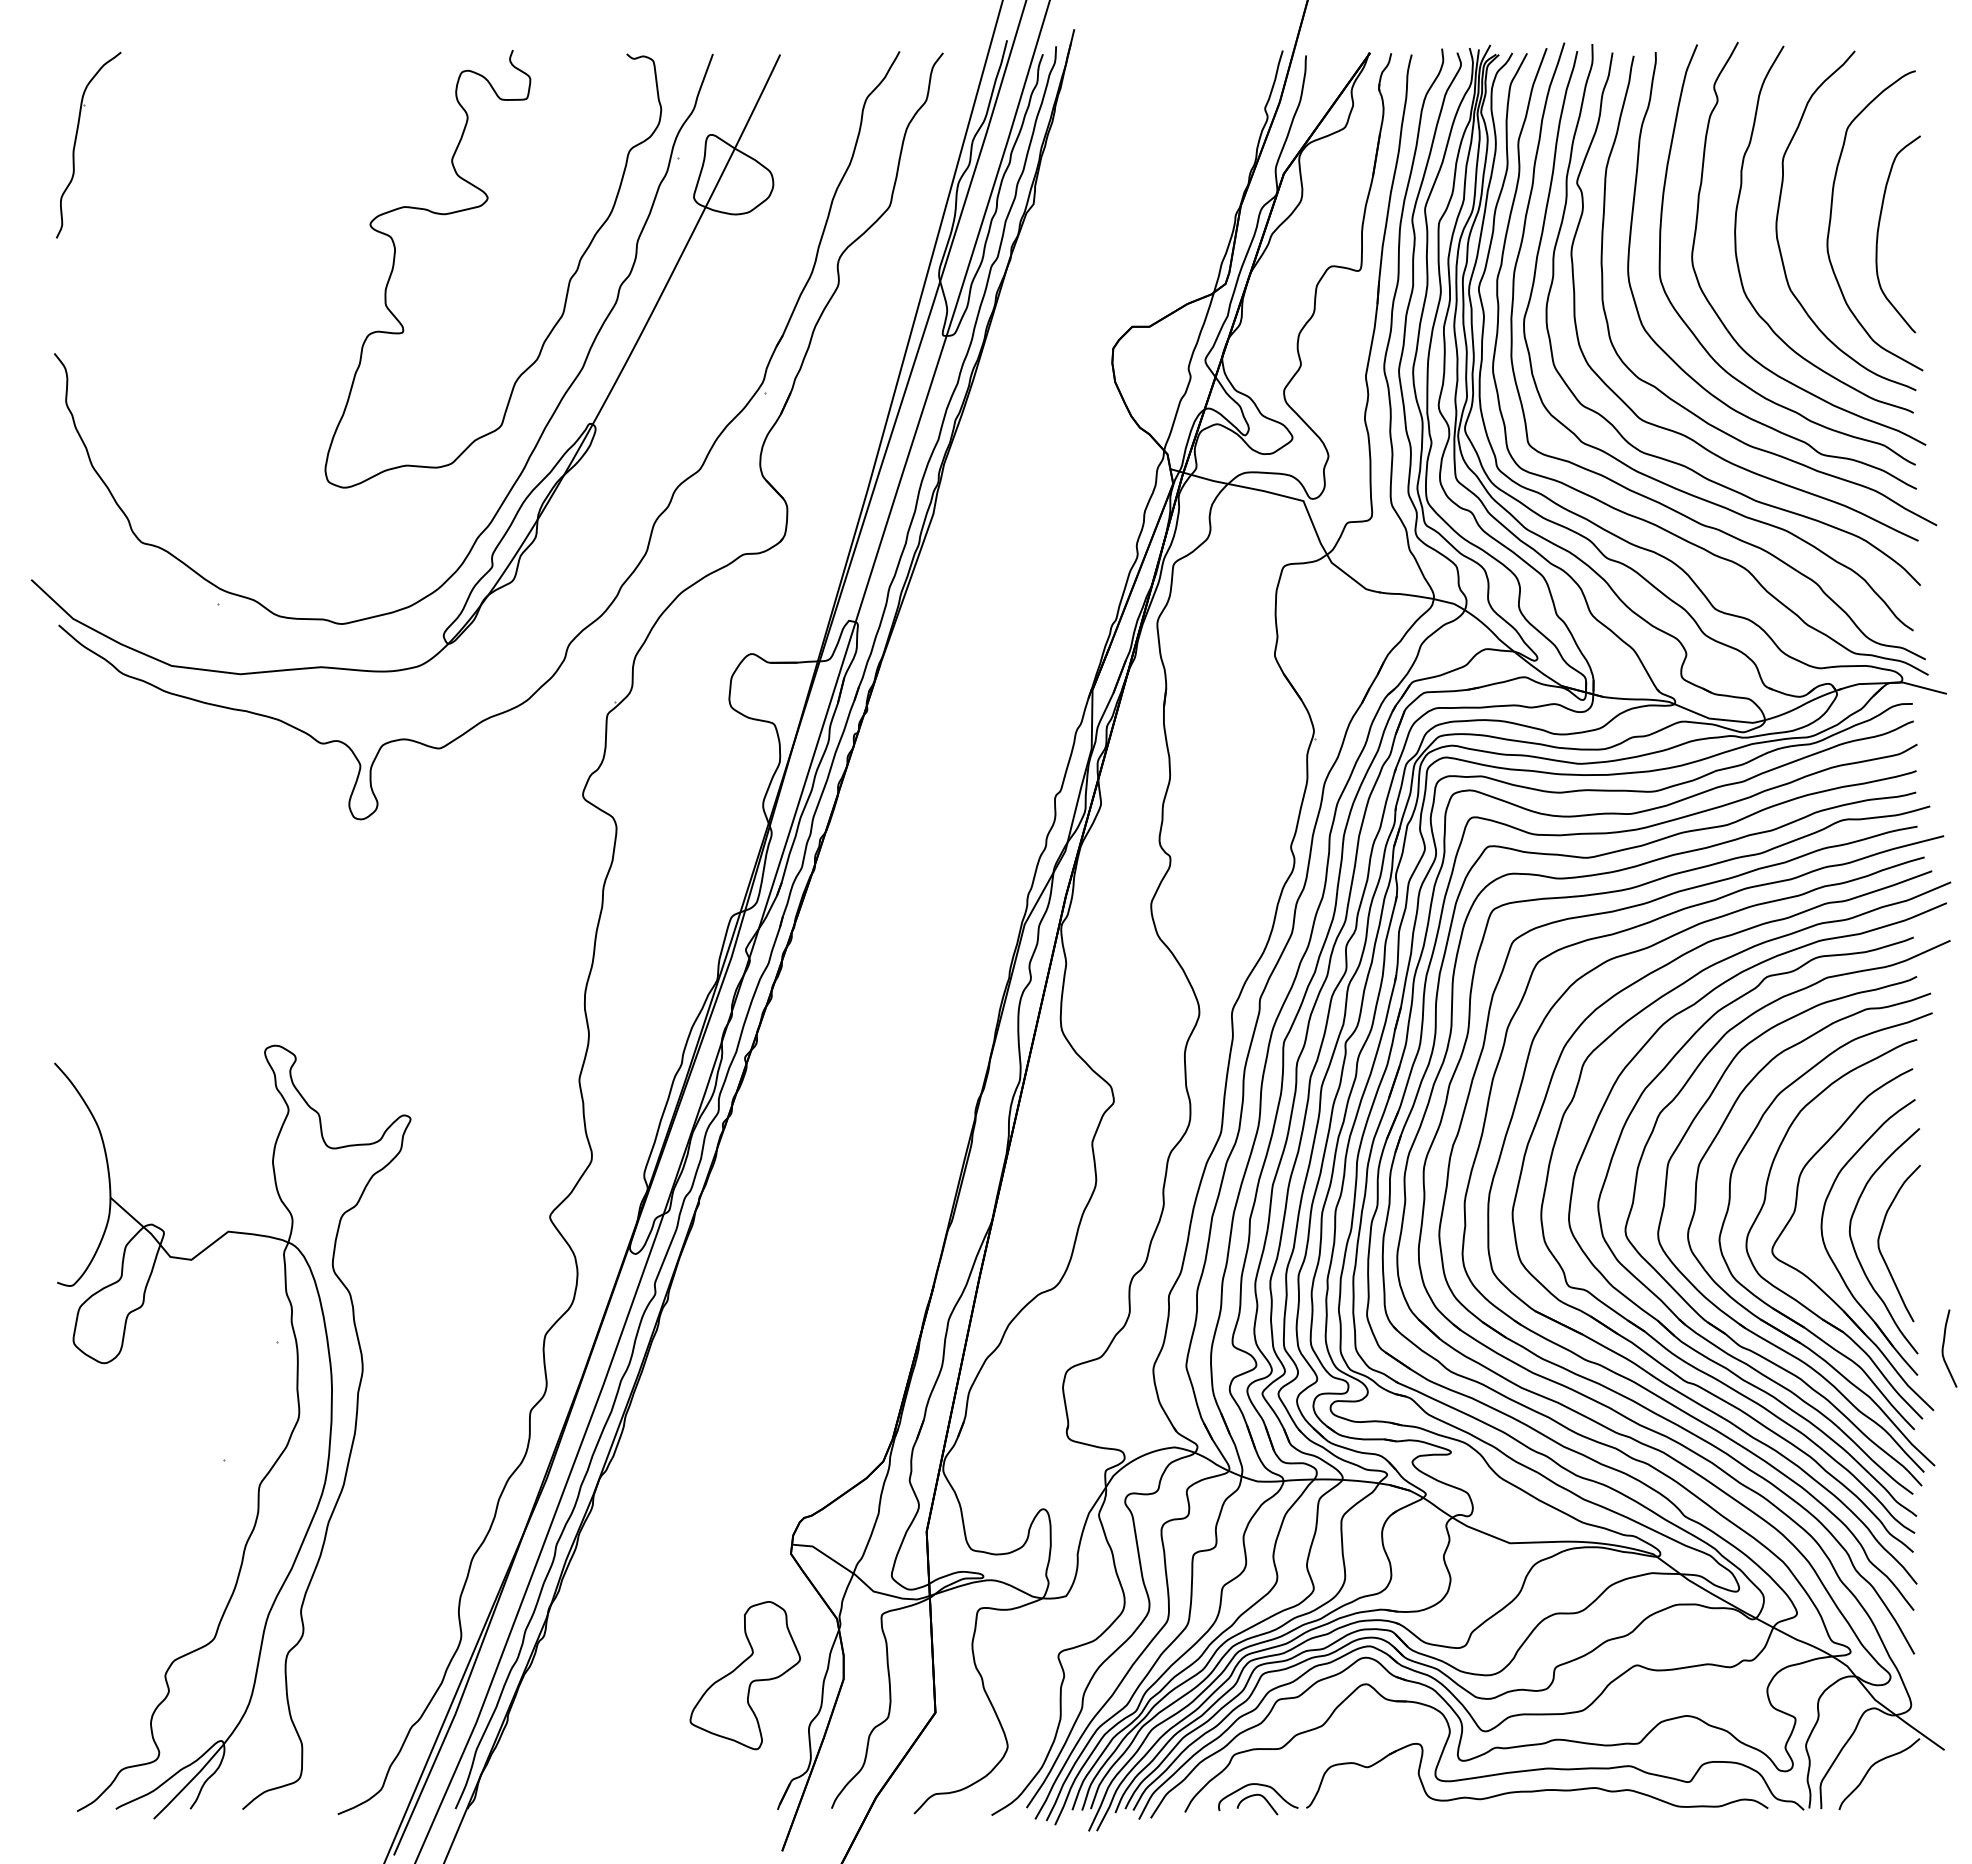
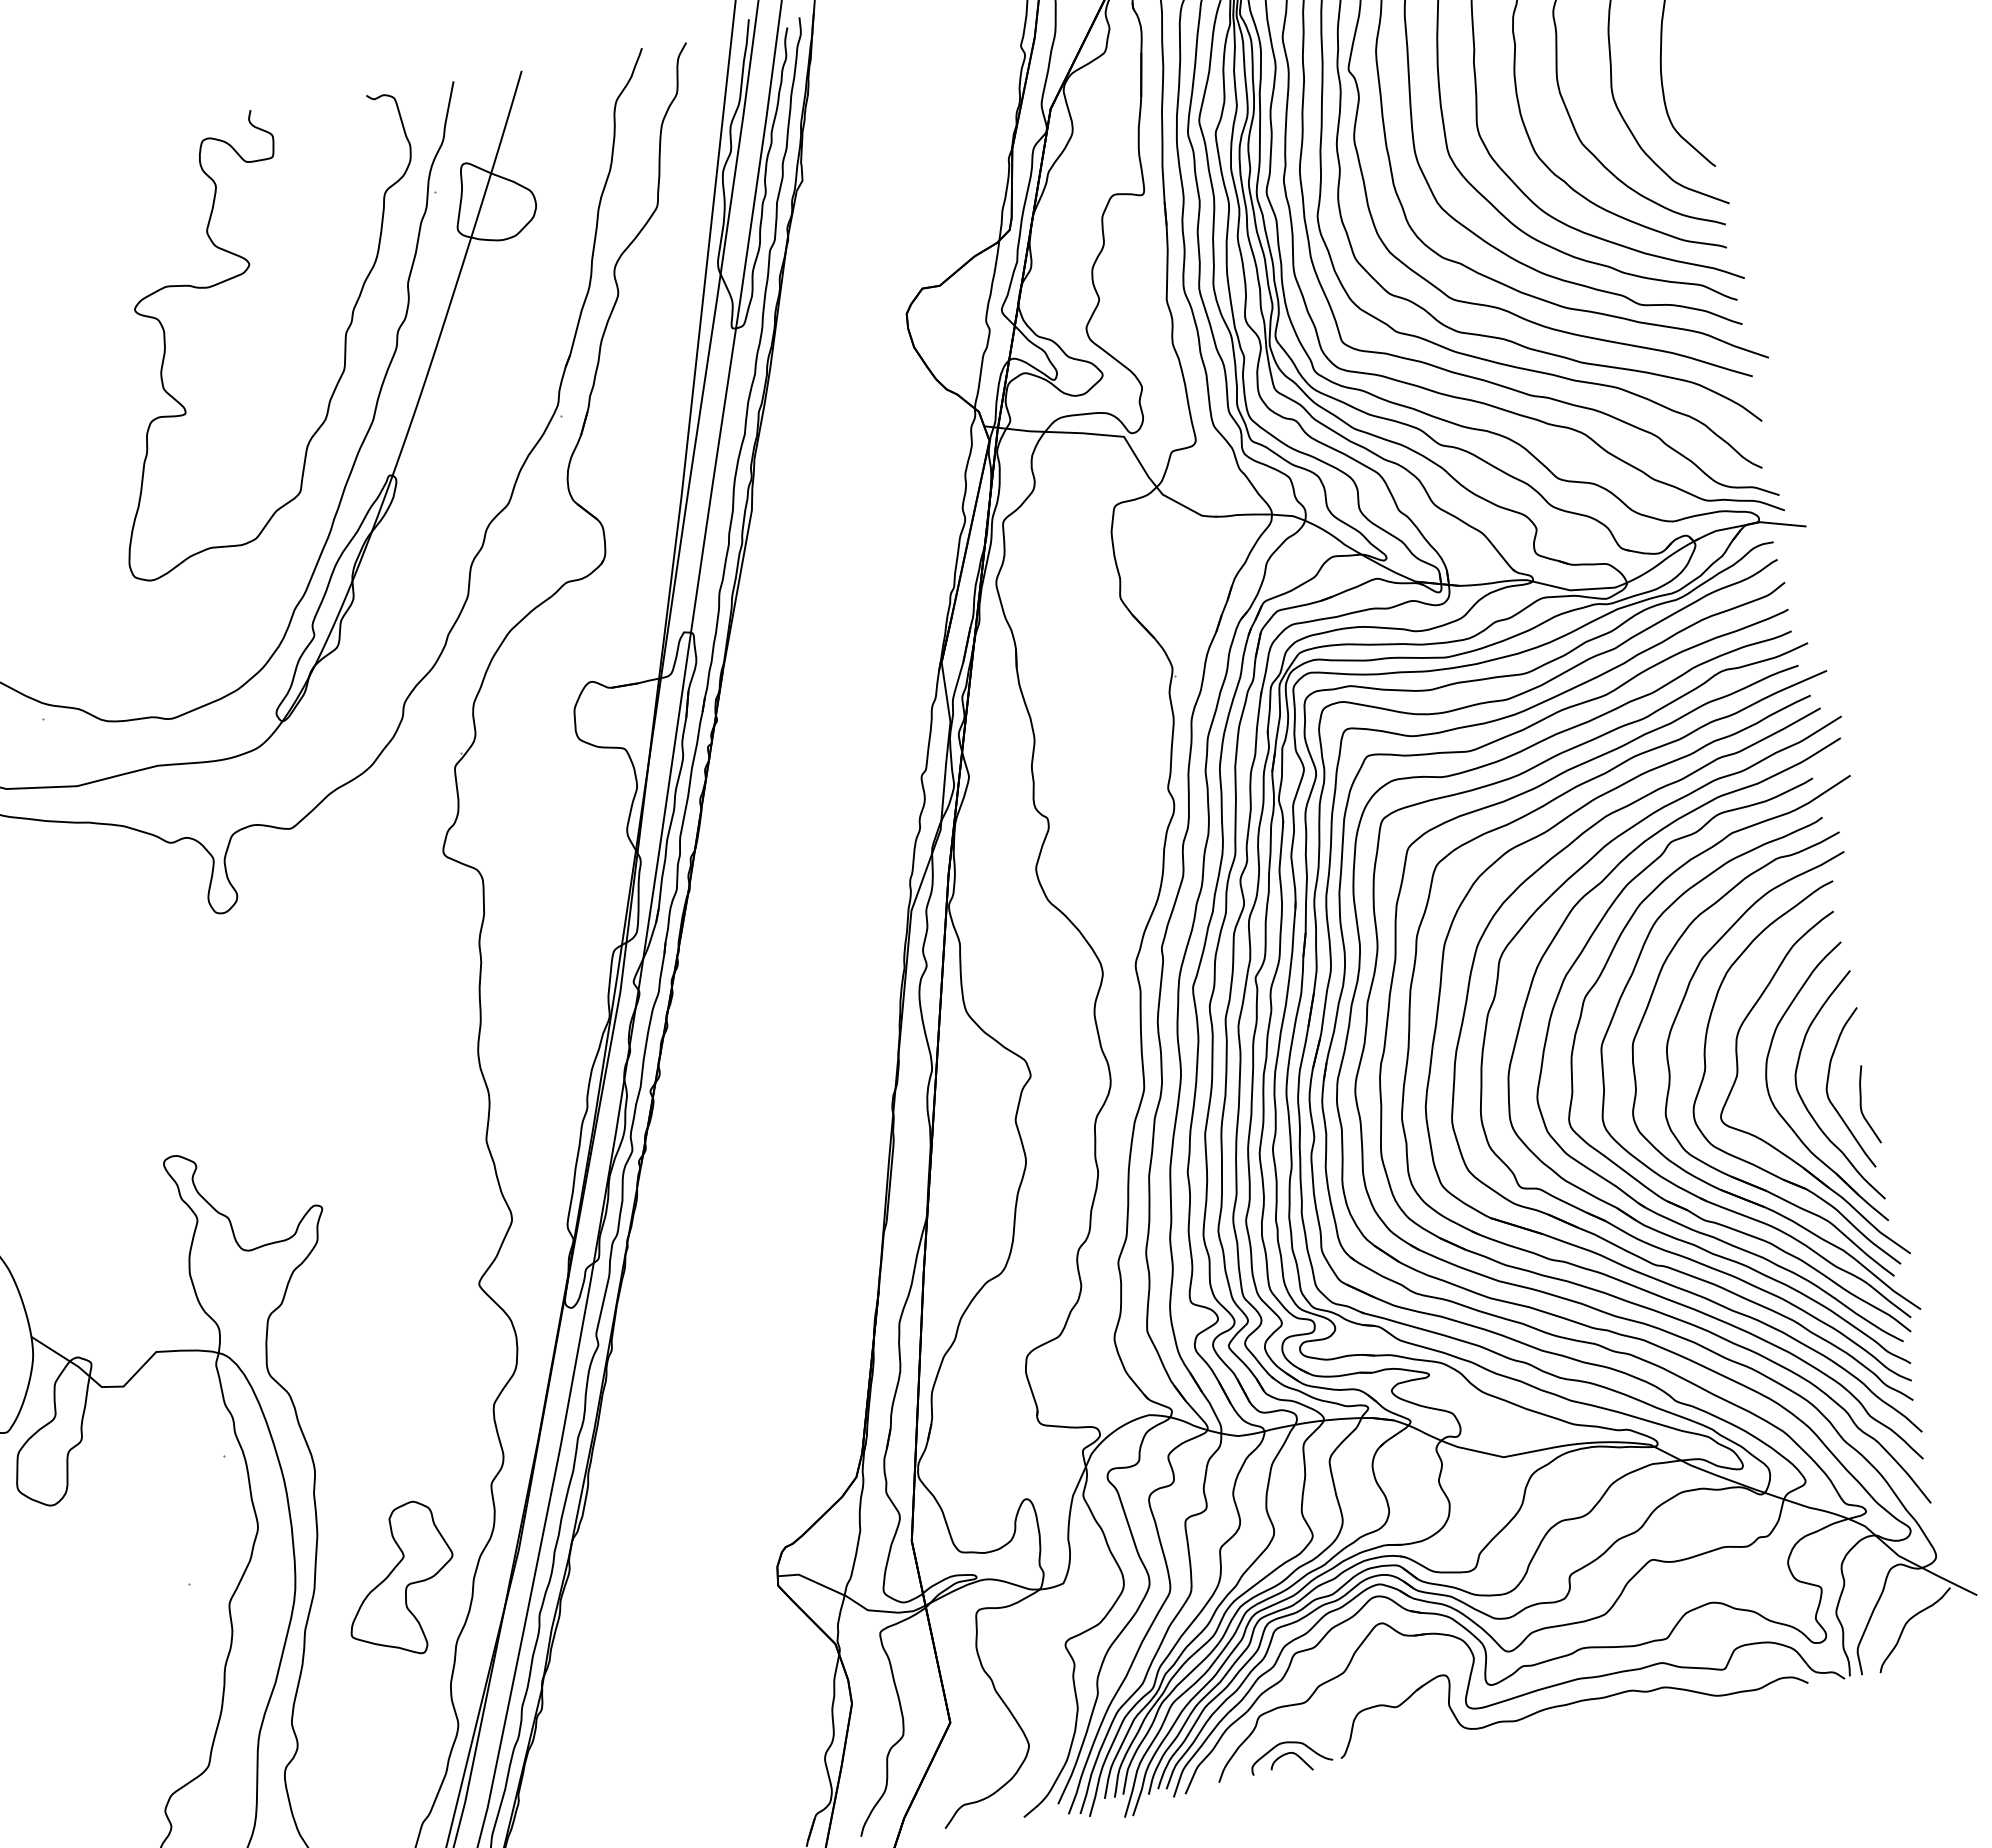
curve: (1944, 1345) -> (1862, 1102), moved
part: (744, 1675) -> (398, 1580), moved

